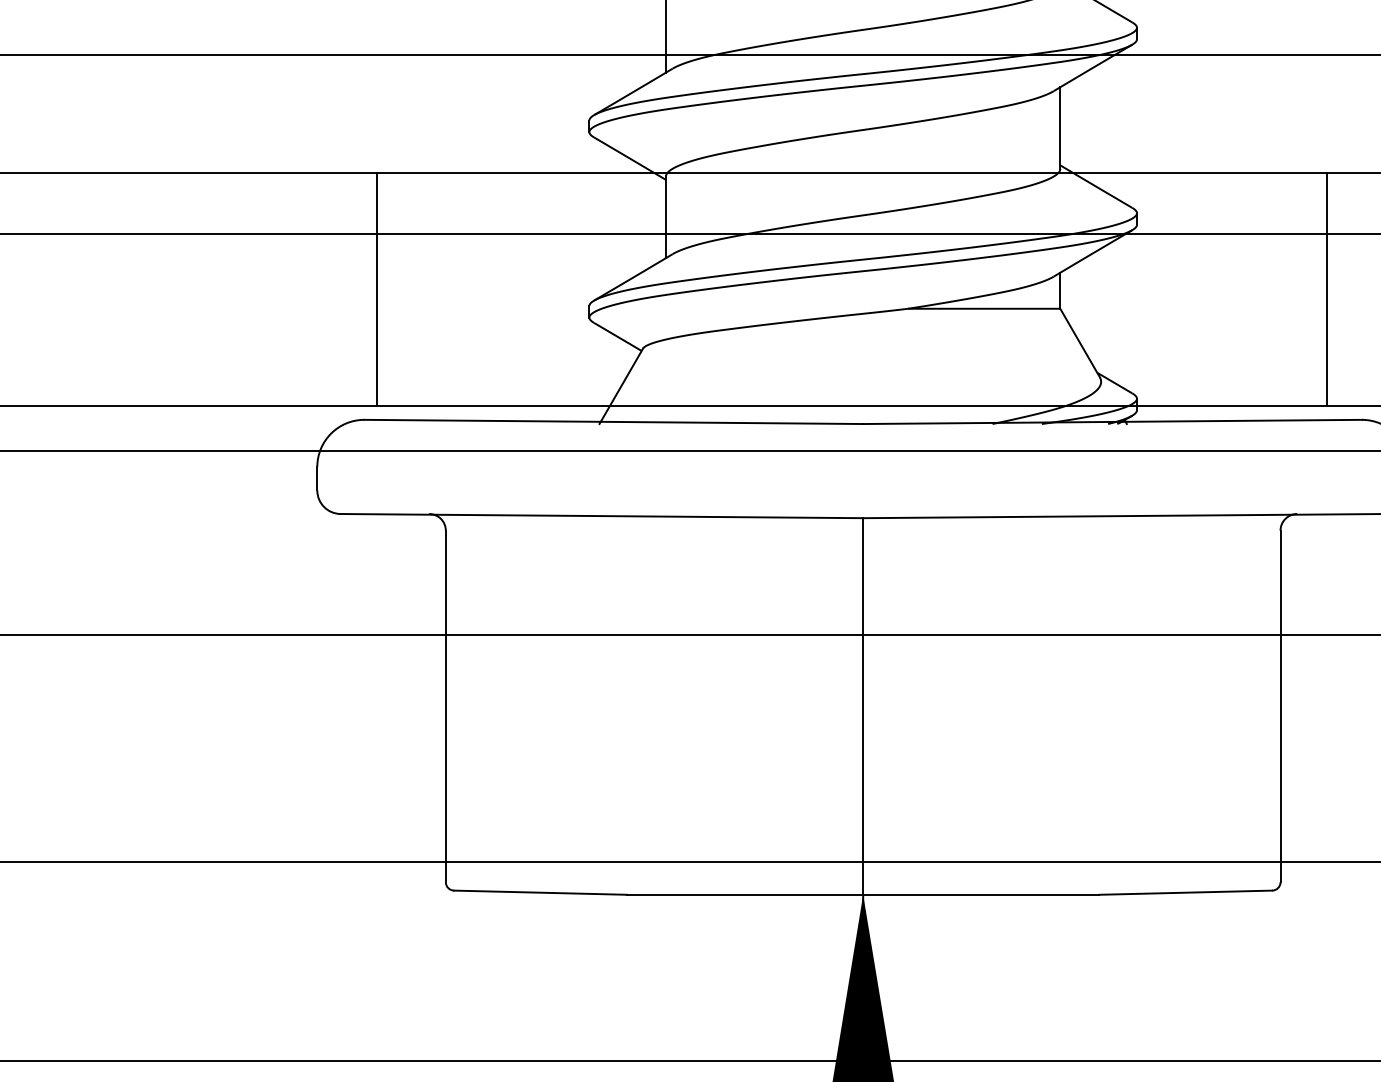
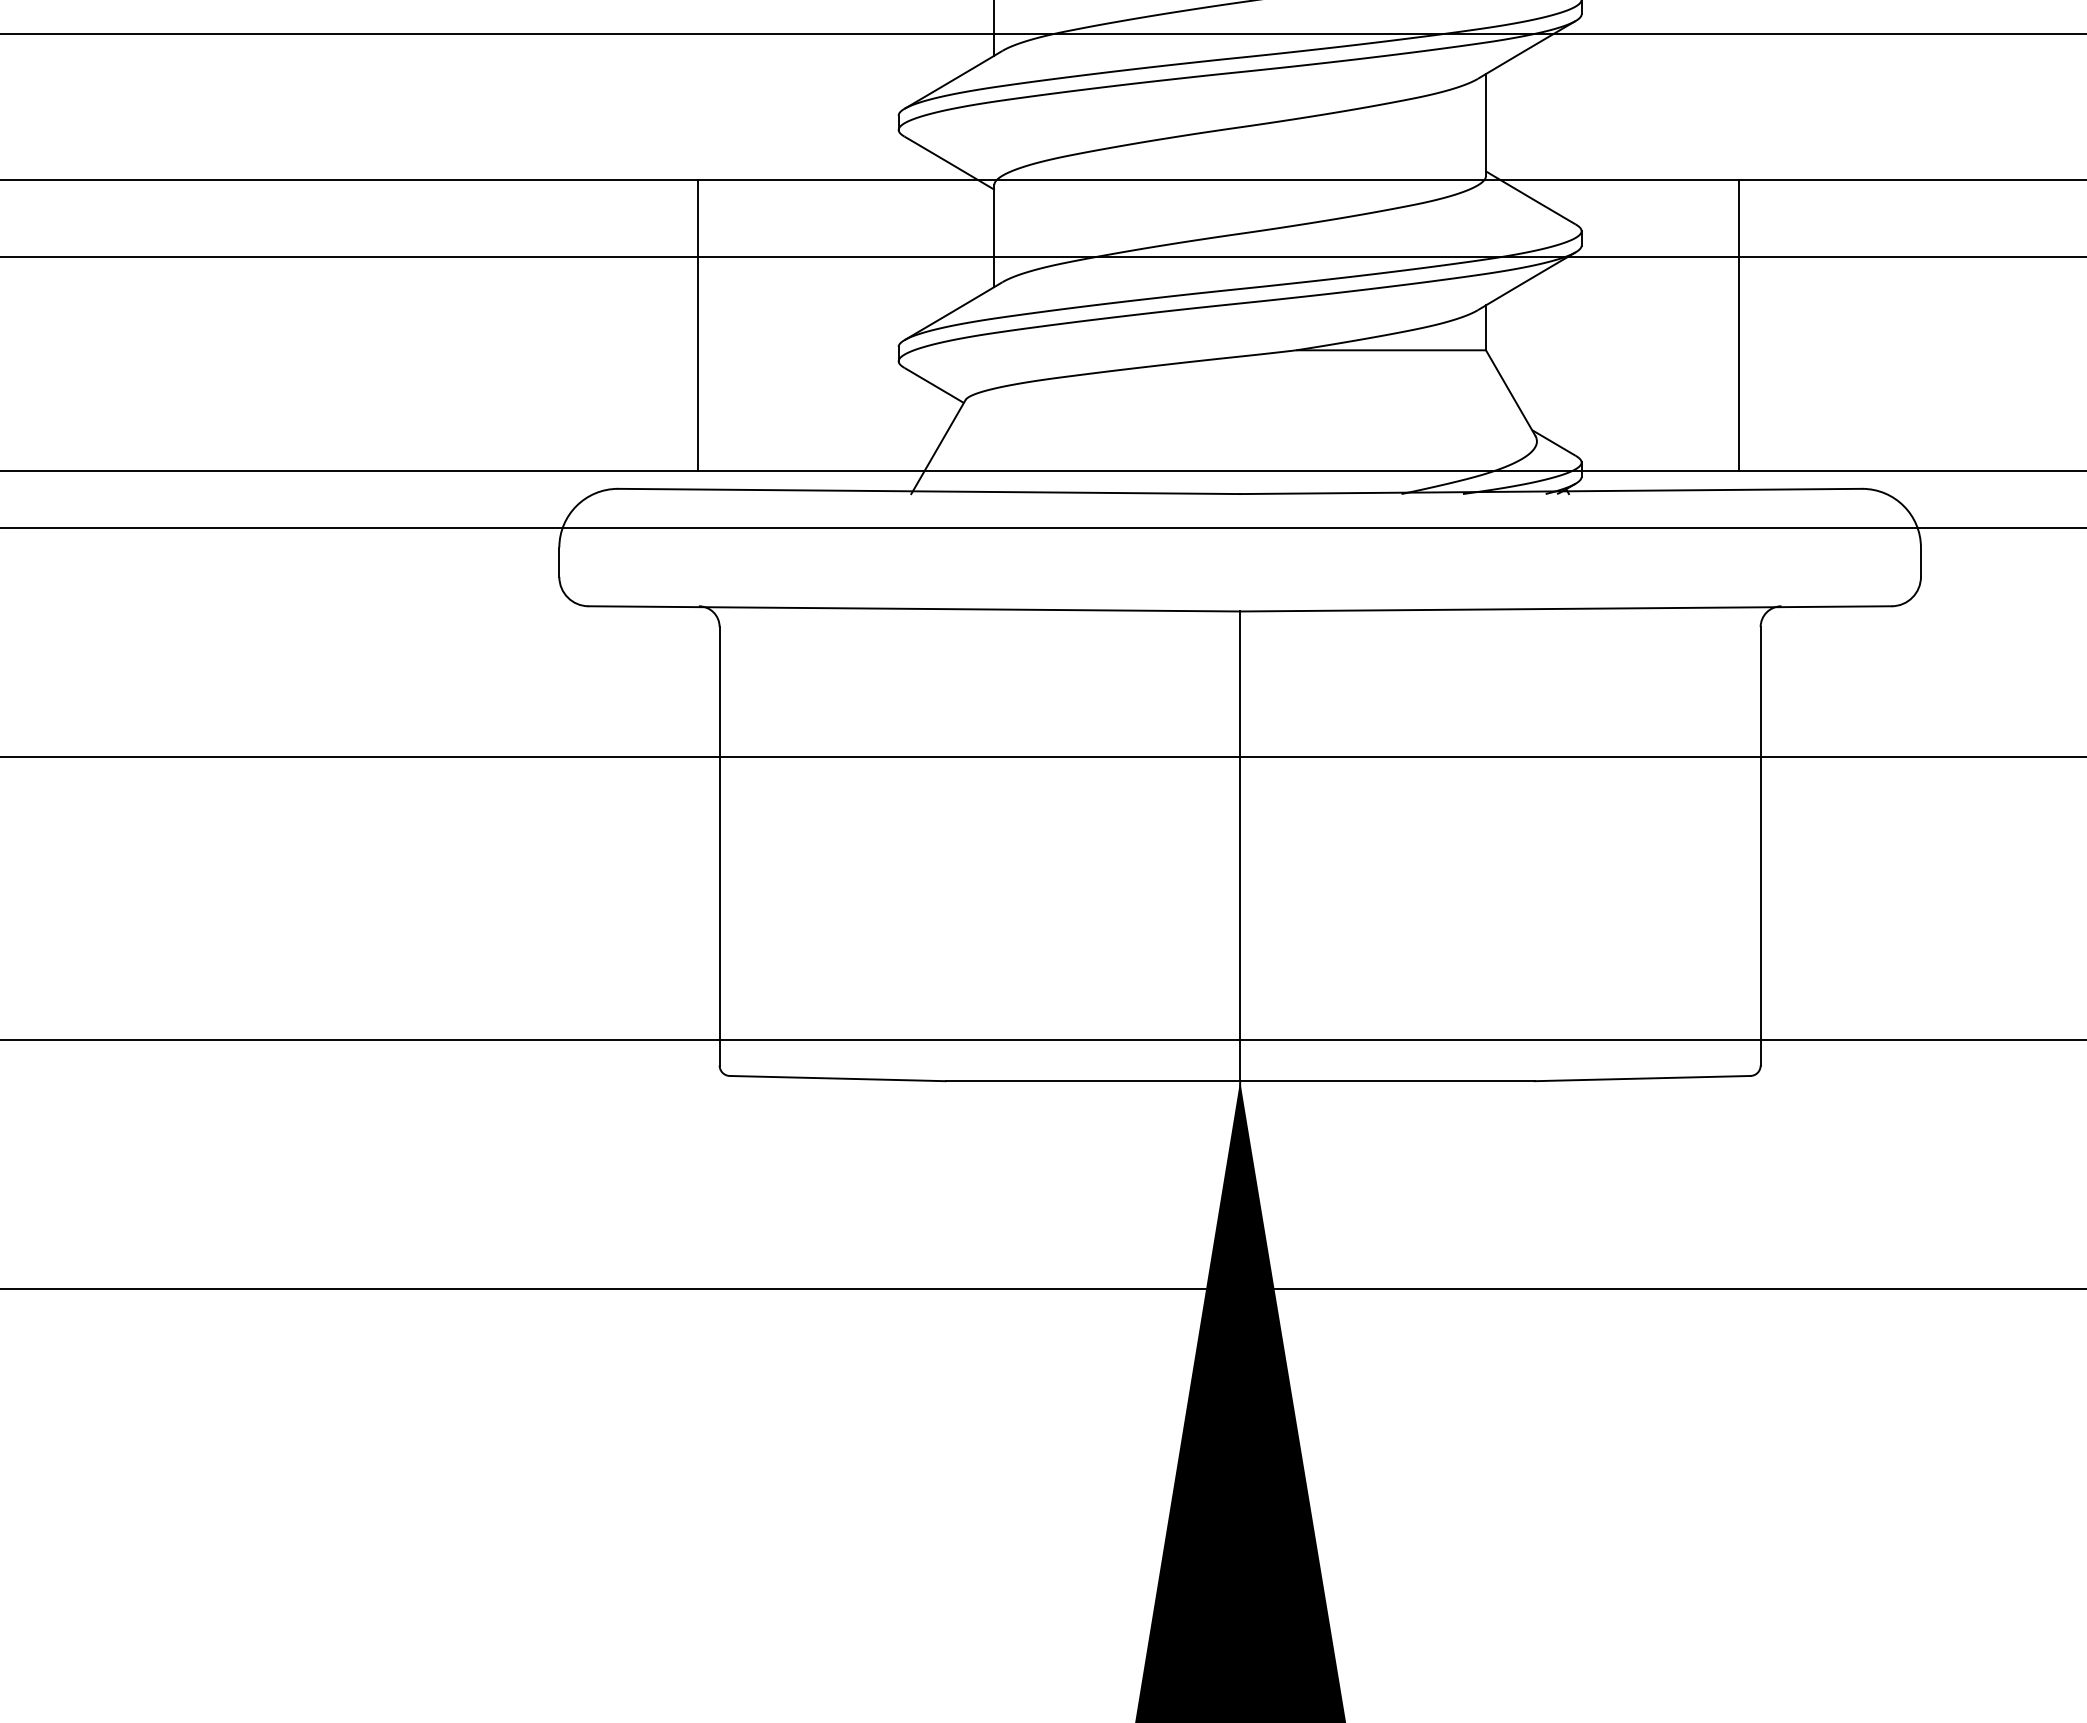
line: (376, 288) -> (697, 325), moved
line: (1326, 288) -> (1738, 325), moved

